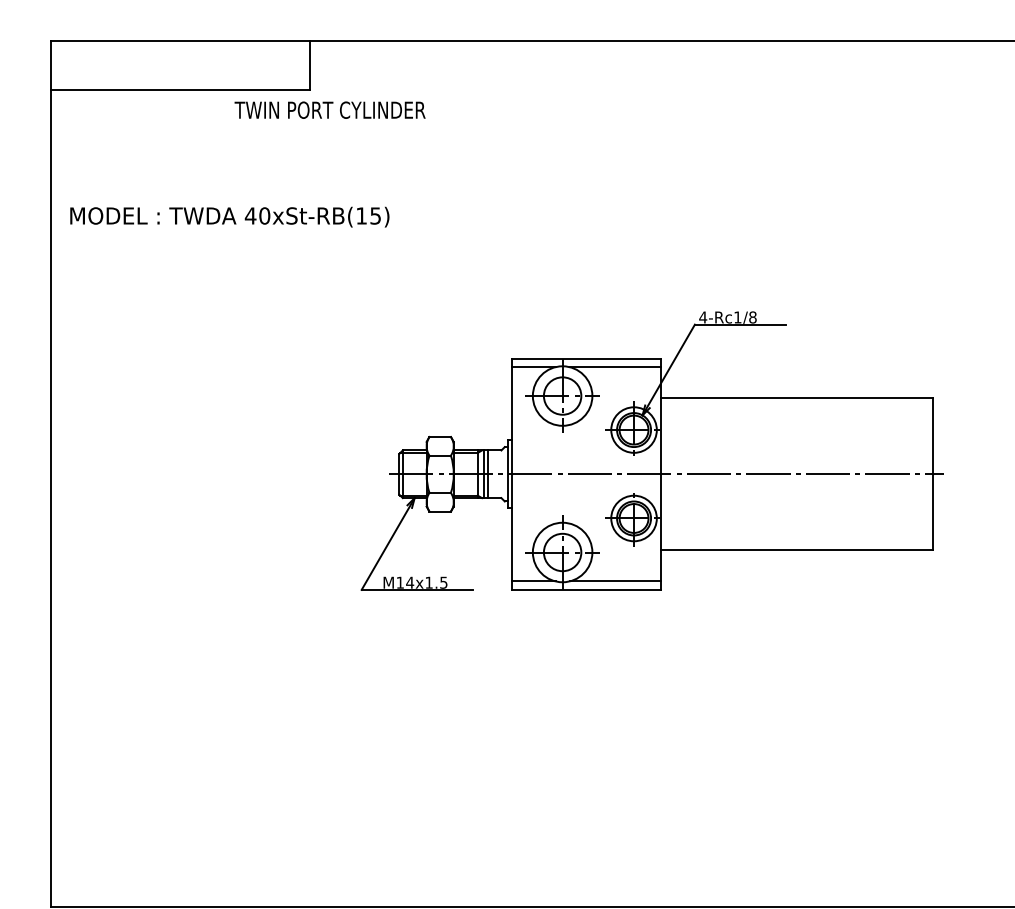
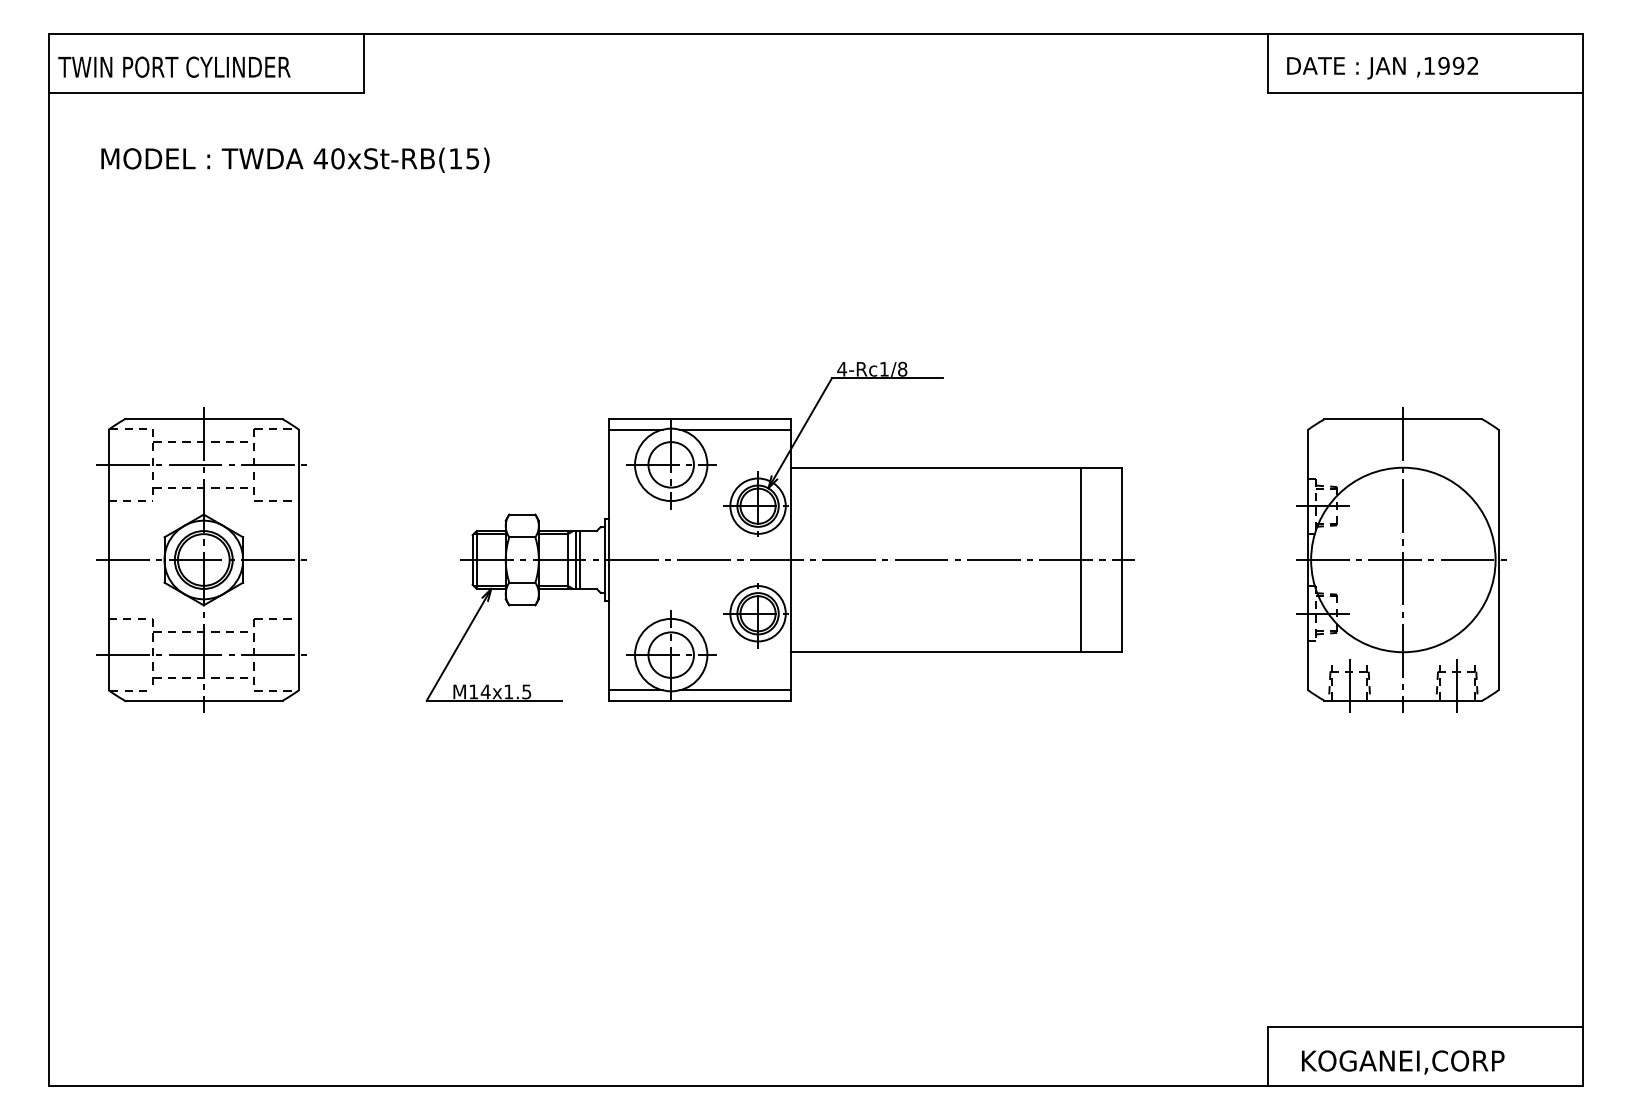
text: (330, 109) -> (174, 66), moved
text: (229, 216) -> (295, 159), moved
part: (176, 473) -> (201, 559), added
line: (899, 473) -> (1080, 559), added

